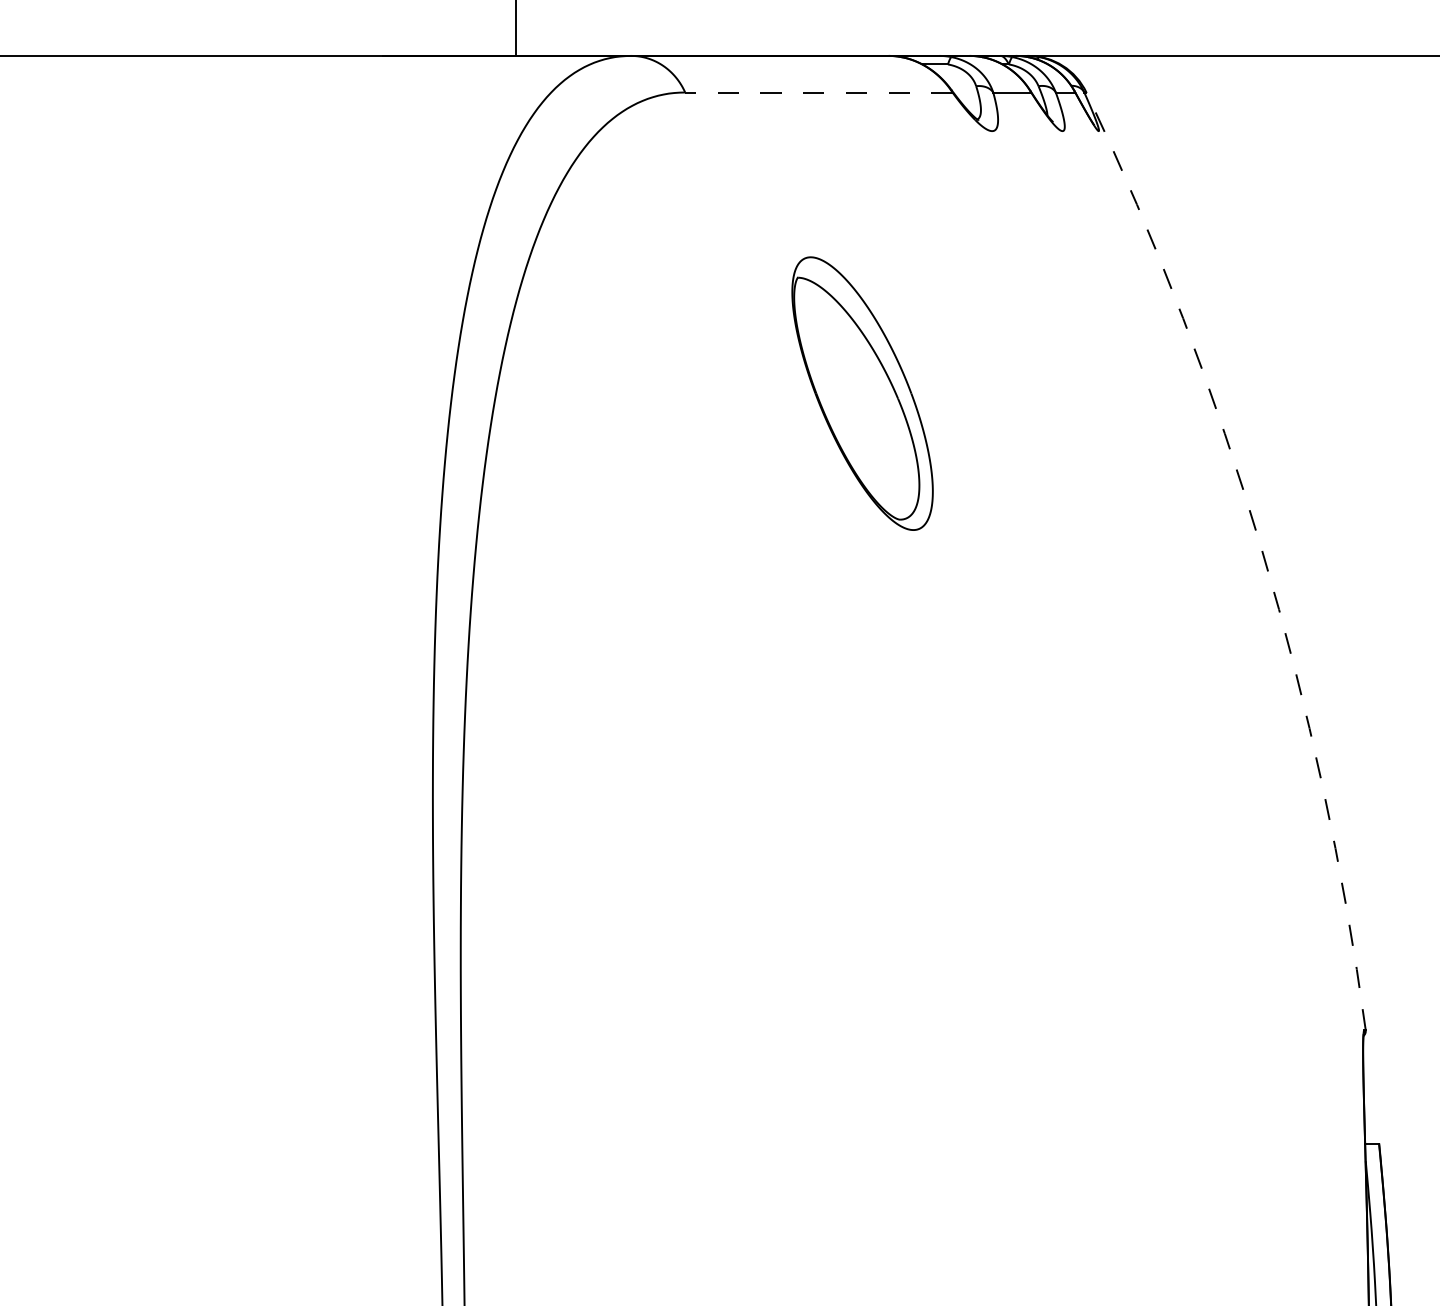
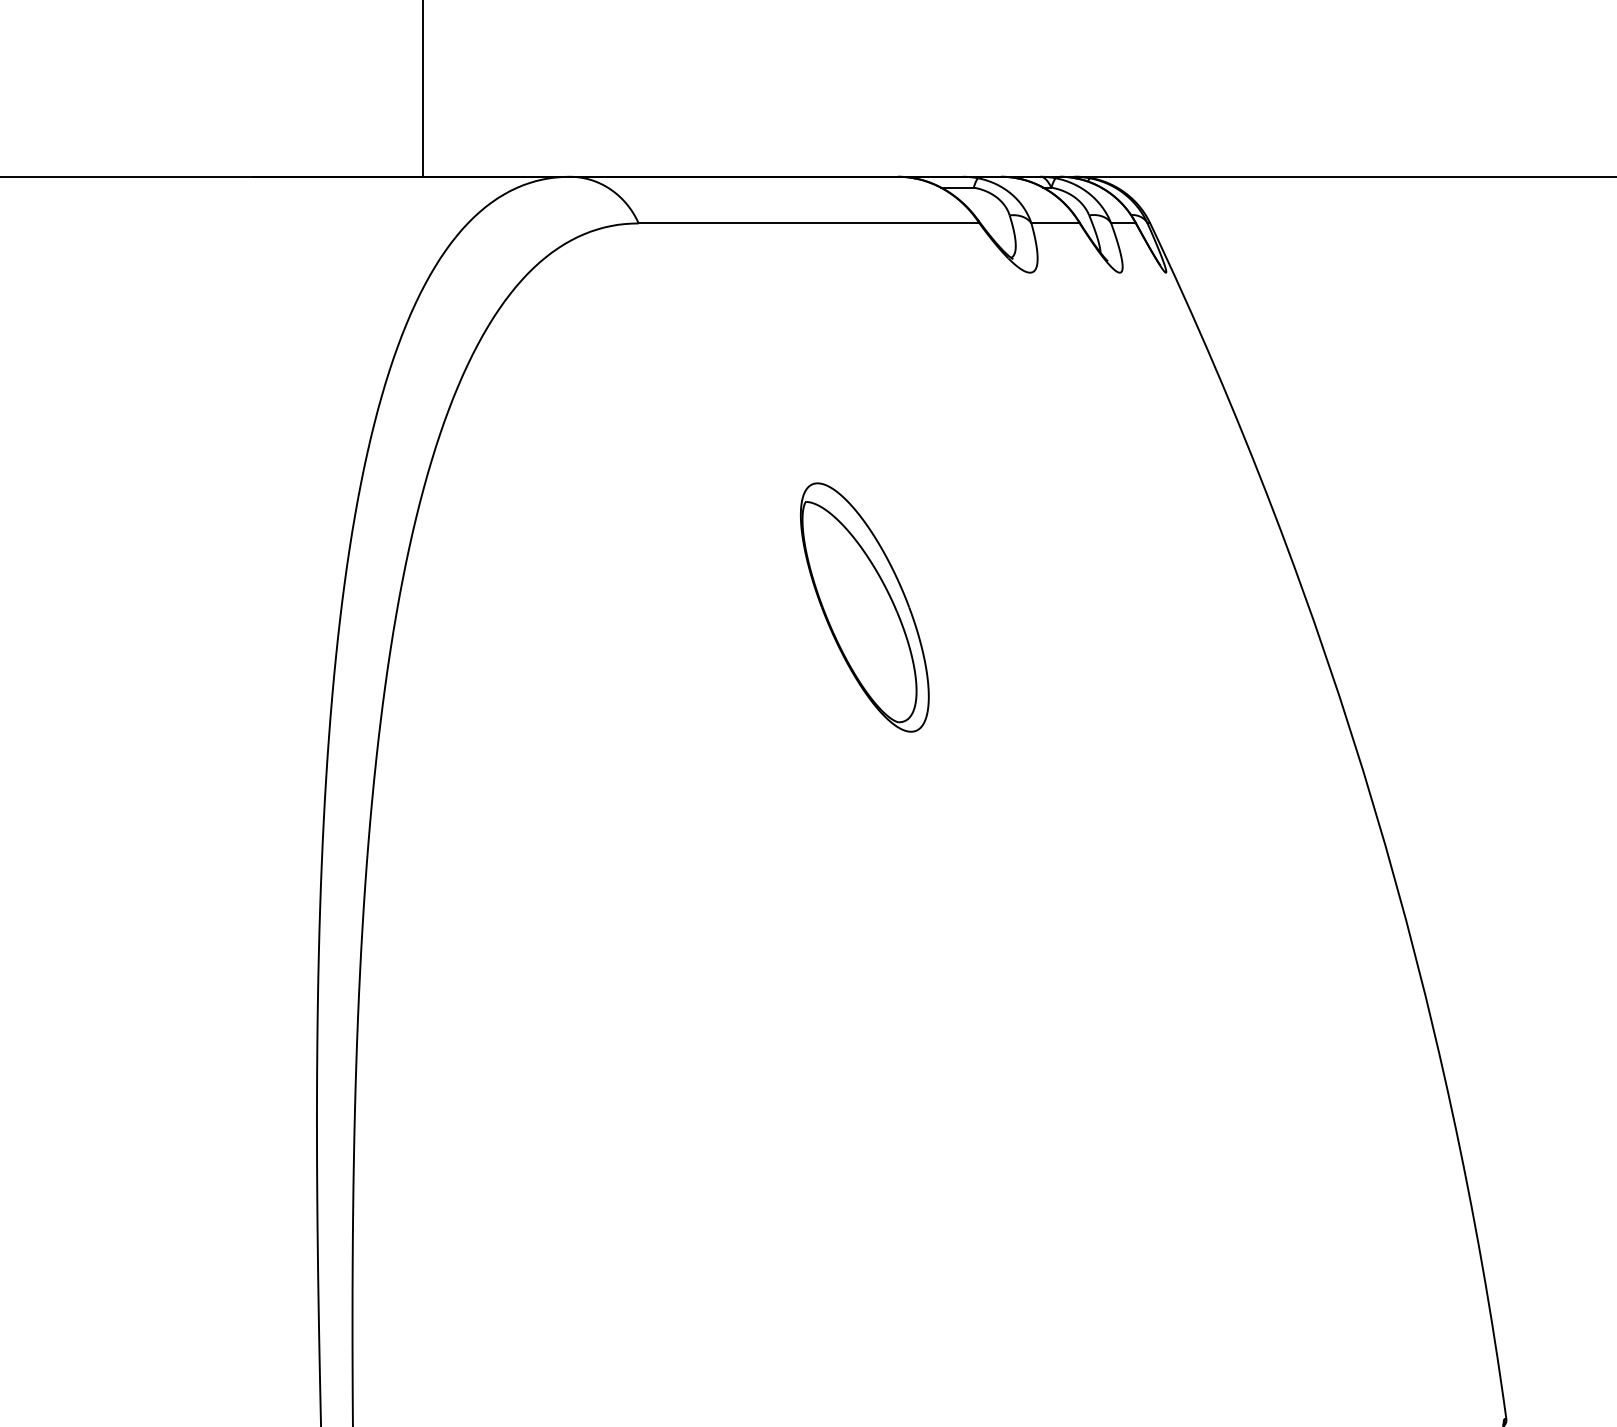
line: (818, 92) -> (808, 223), dashed -> solid
part: (862, 393) -> (864, 607), size x0.71
arc: (1262, 550) -> (1374, 807), dashed -> solid

